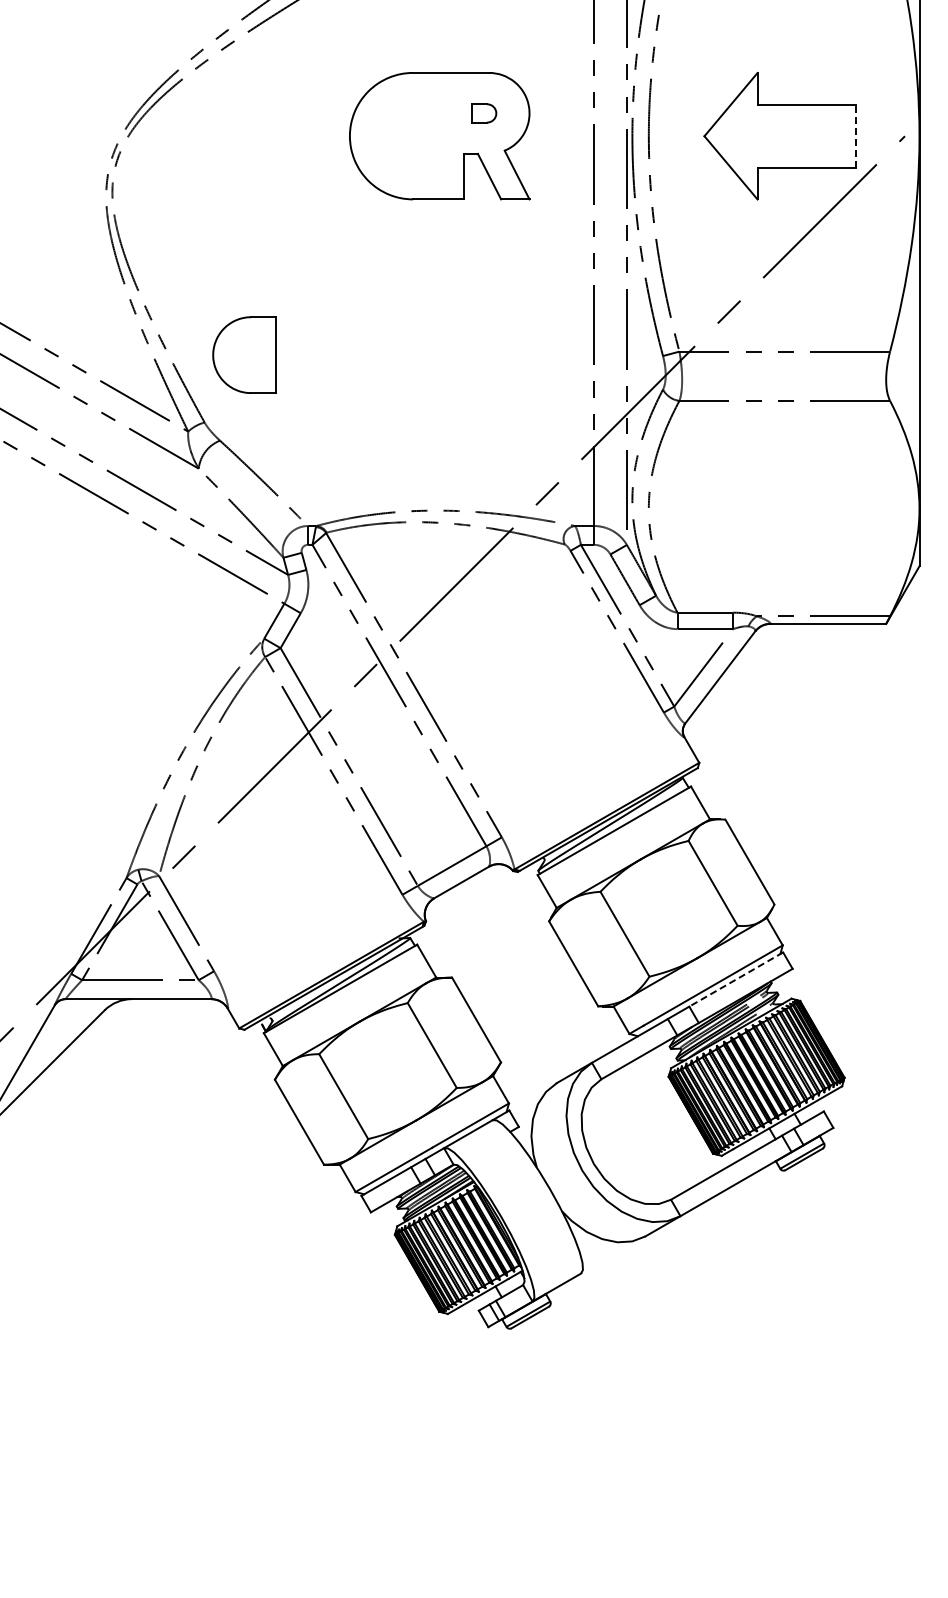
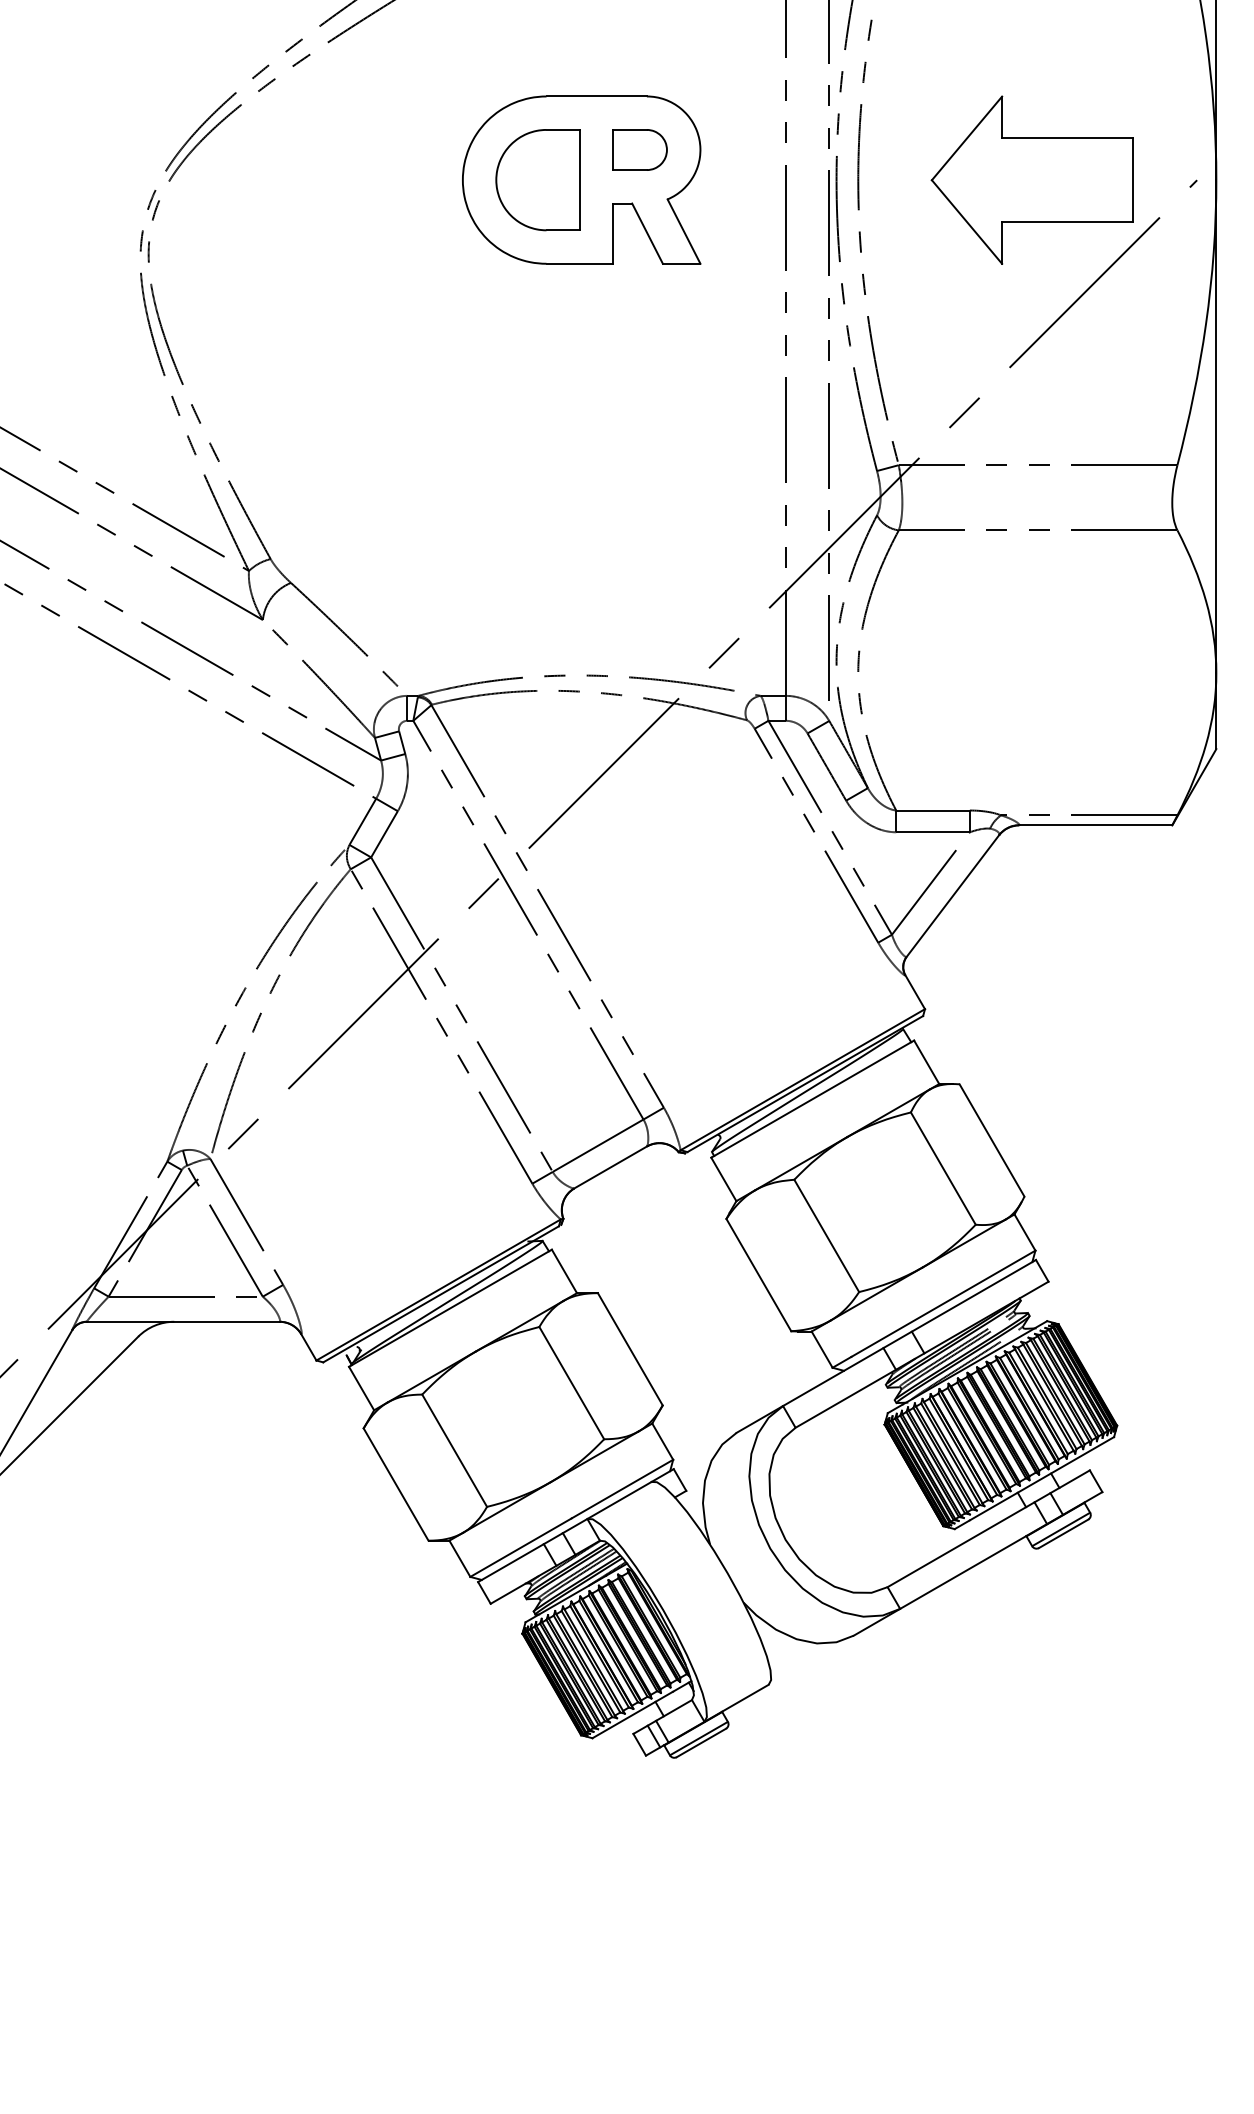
part: (484, 113) -> (640, 150), size x1.67
line: (856, 136) -> (1133, 180), dashed -> solid
part: (244, 354) -> (537, 179), moved
line: (735, 979) -> (972, 1295), dashed -> solid

